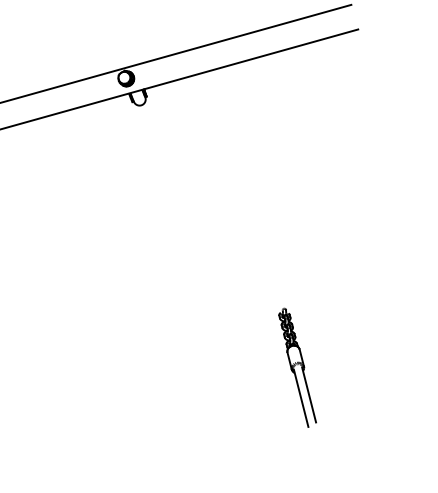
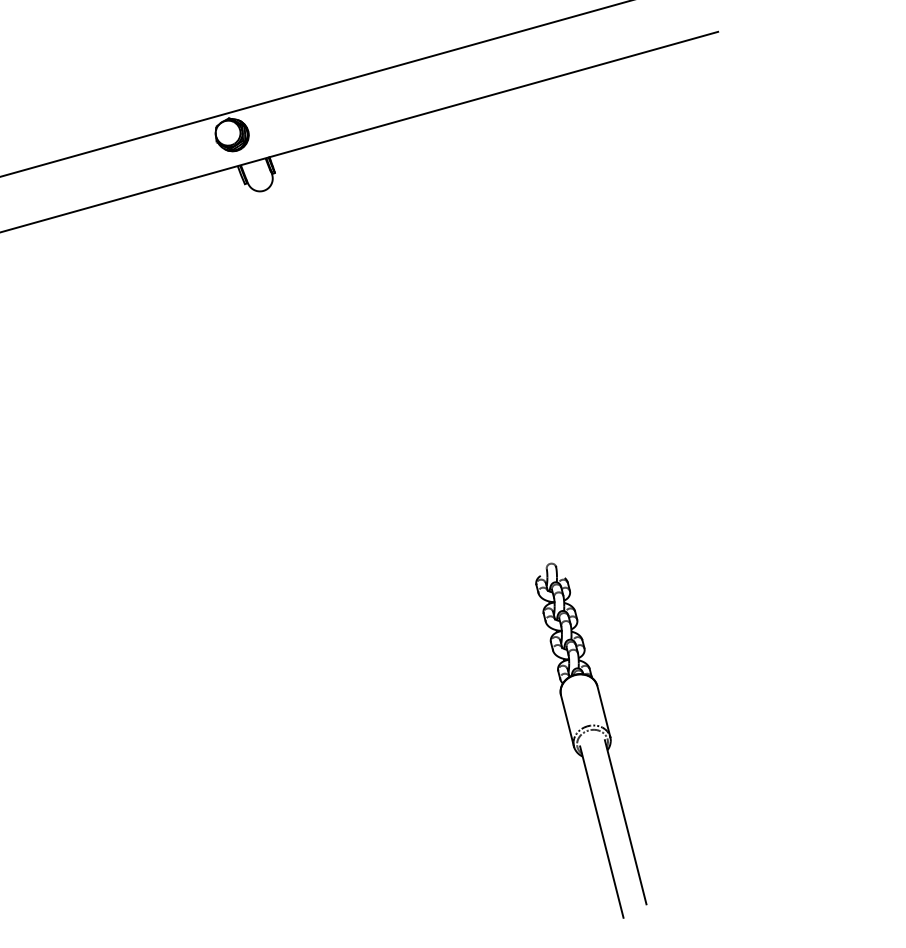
part: (297, 367) -> (590, 740), size x1.43

